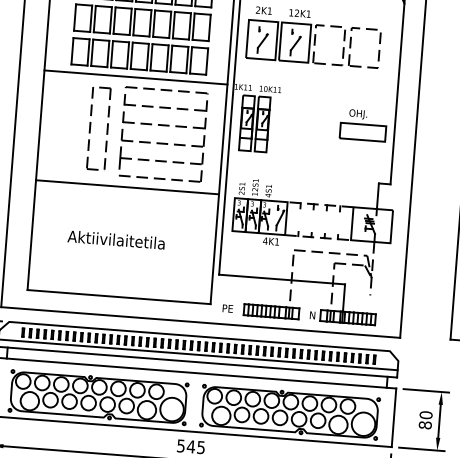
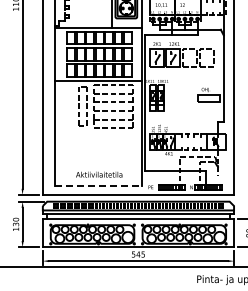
line: (127, 187) -> (98, 133), removed
text: (116, 239) -> (99, 174), moved
line: (118, 296) -> (98, 185), solid -> dashed

